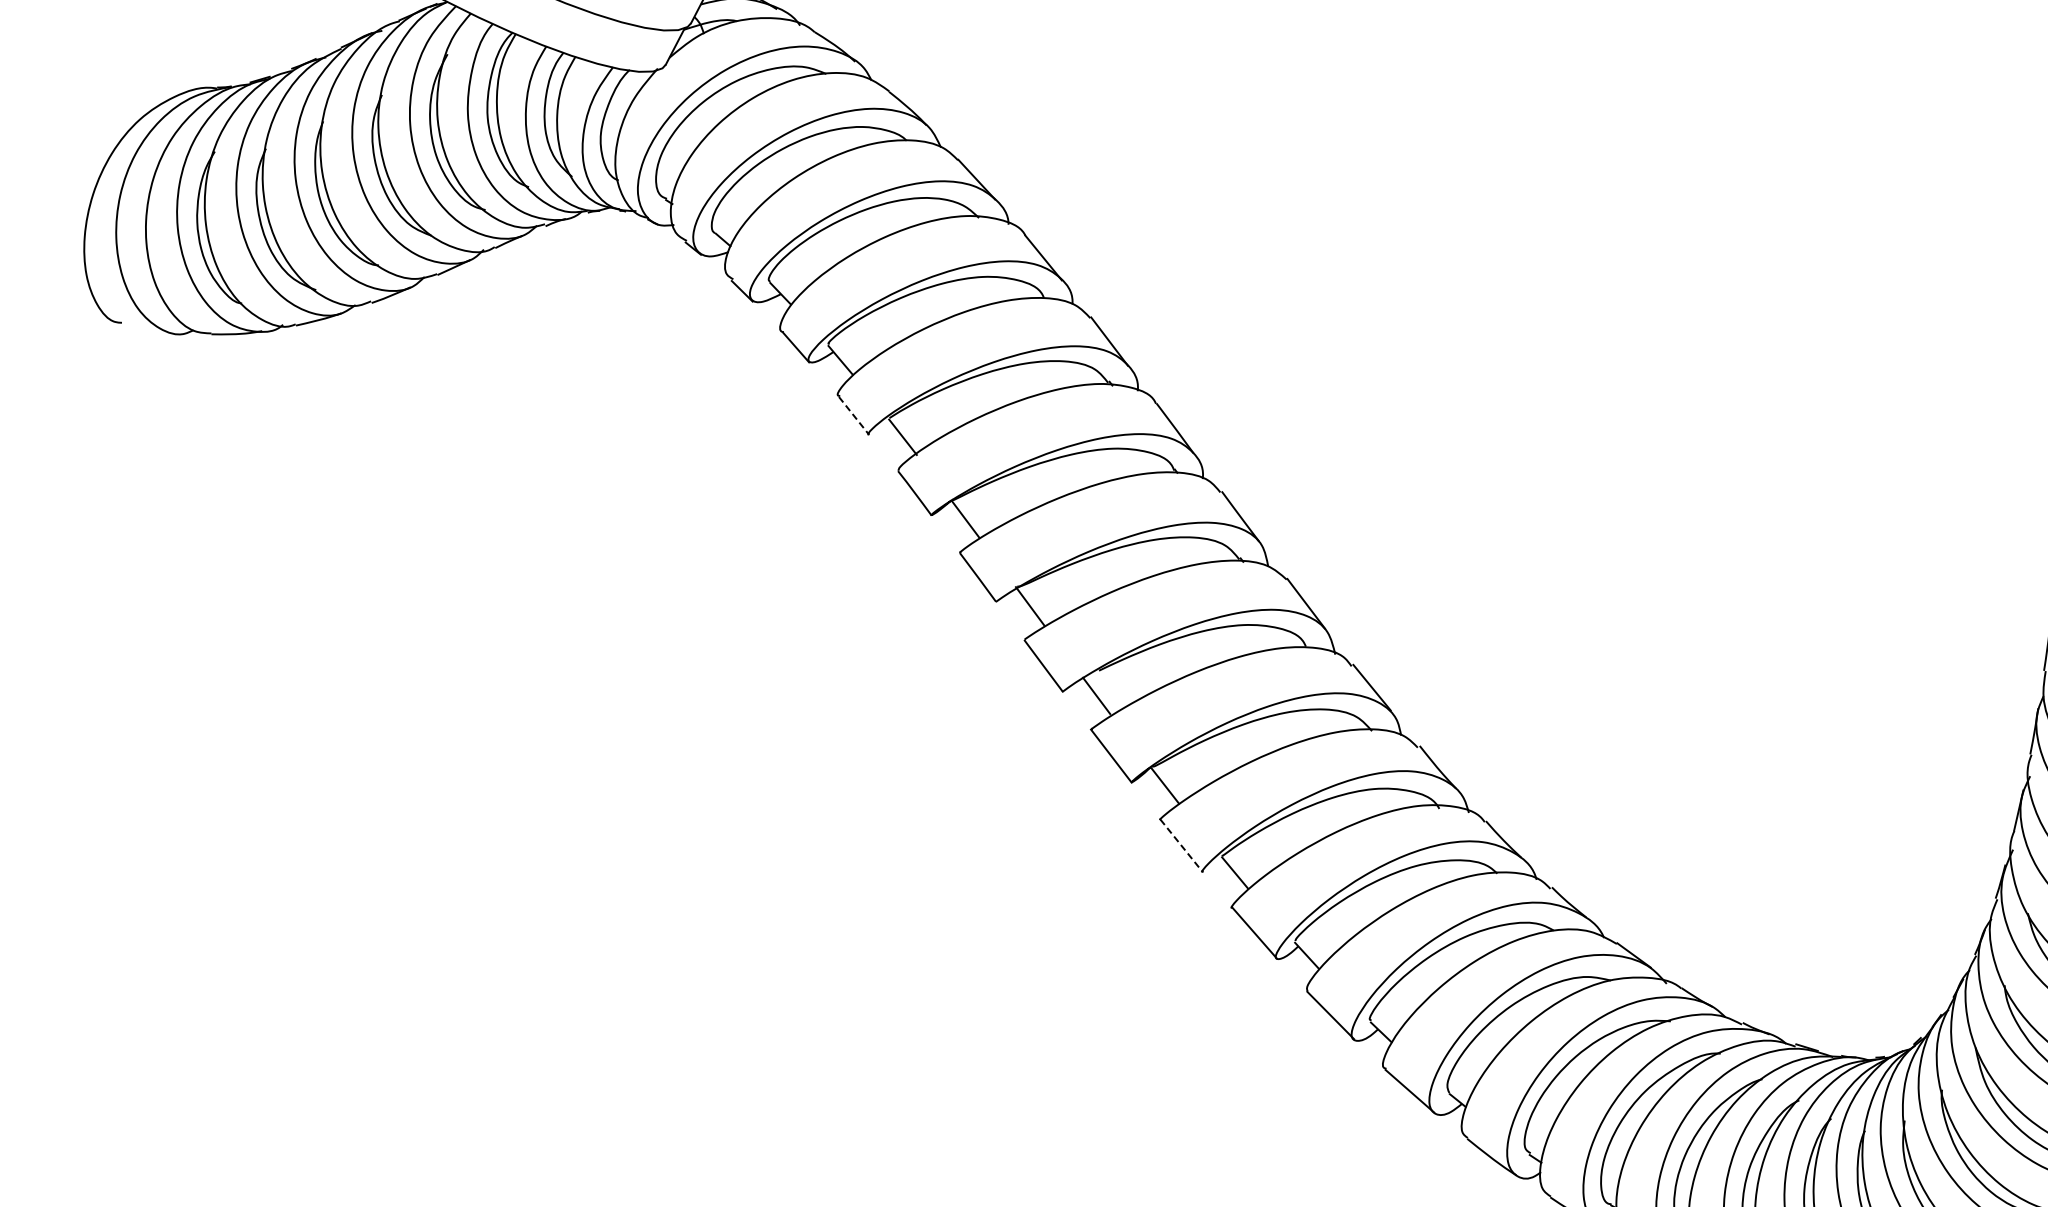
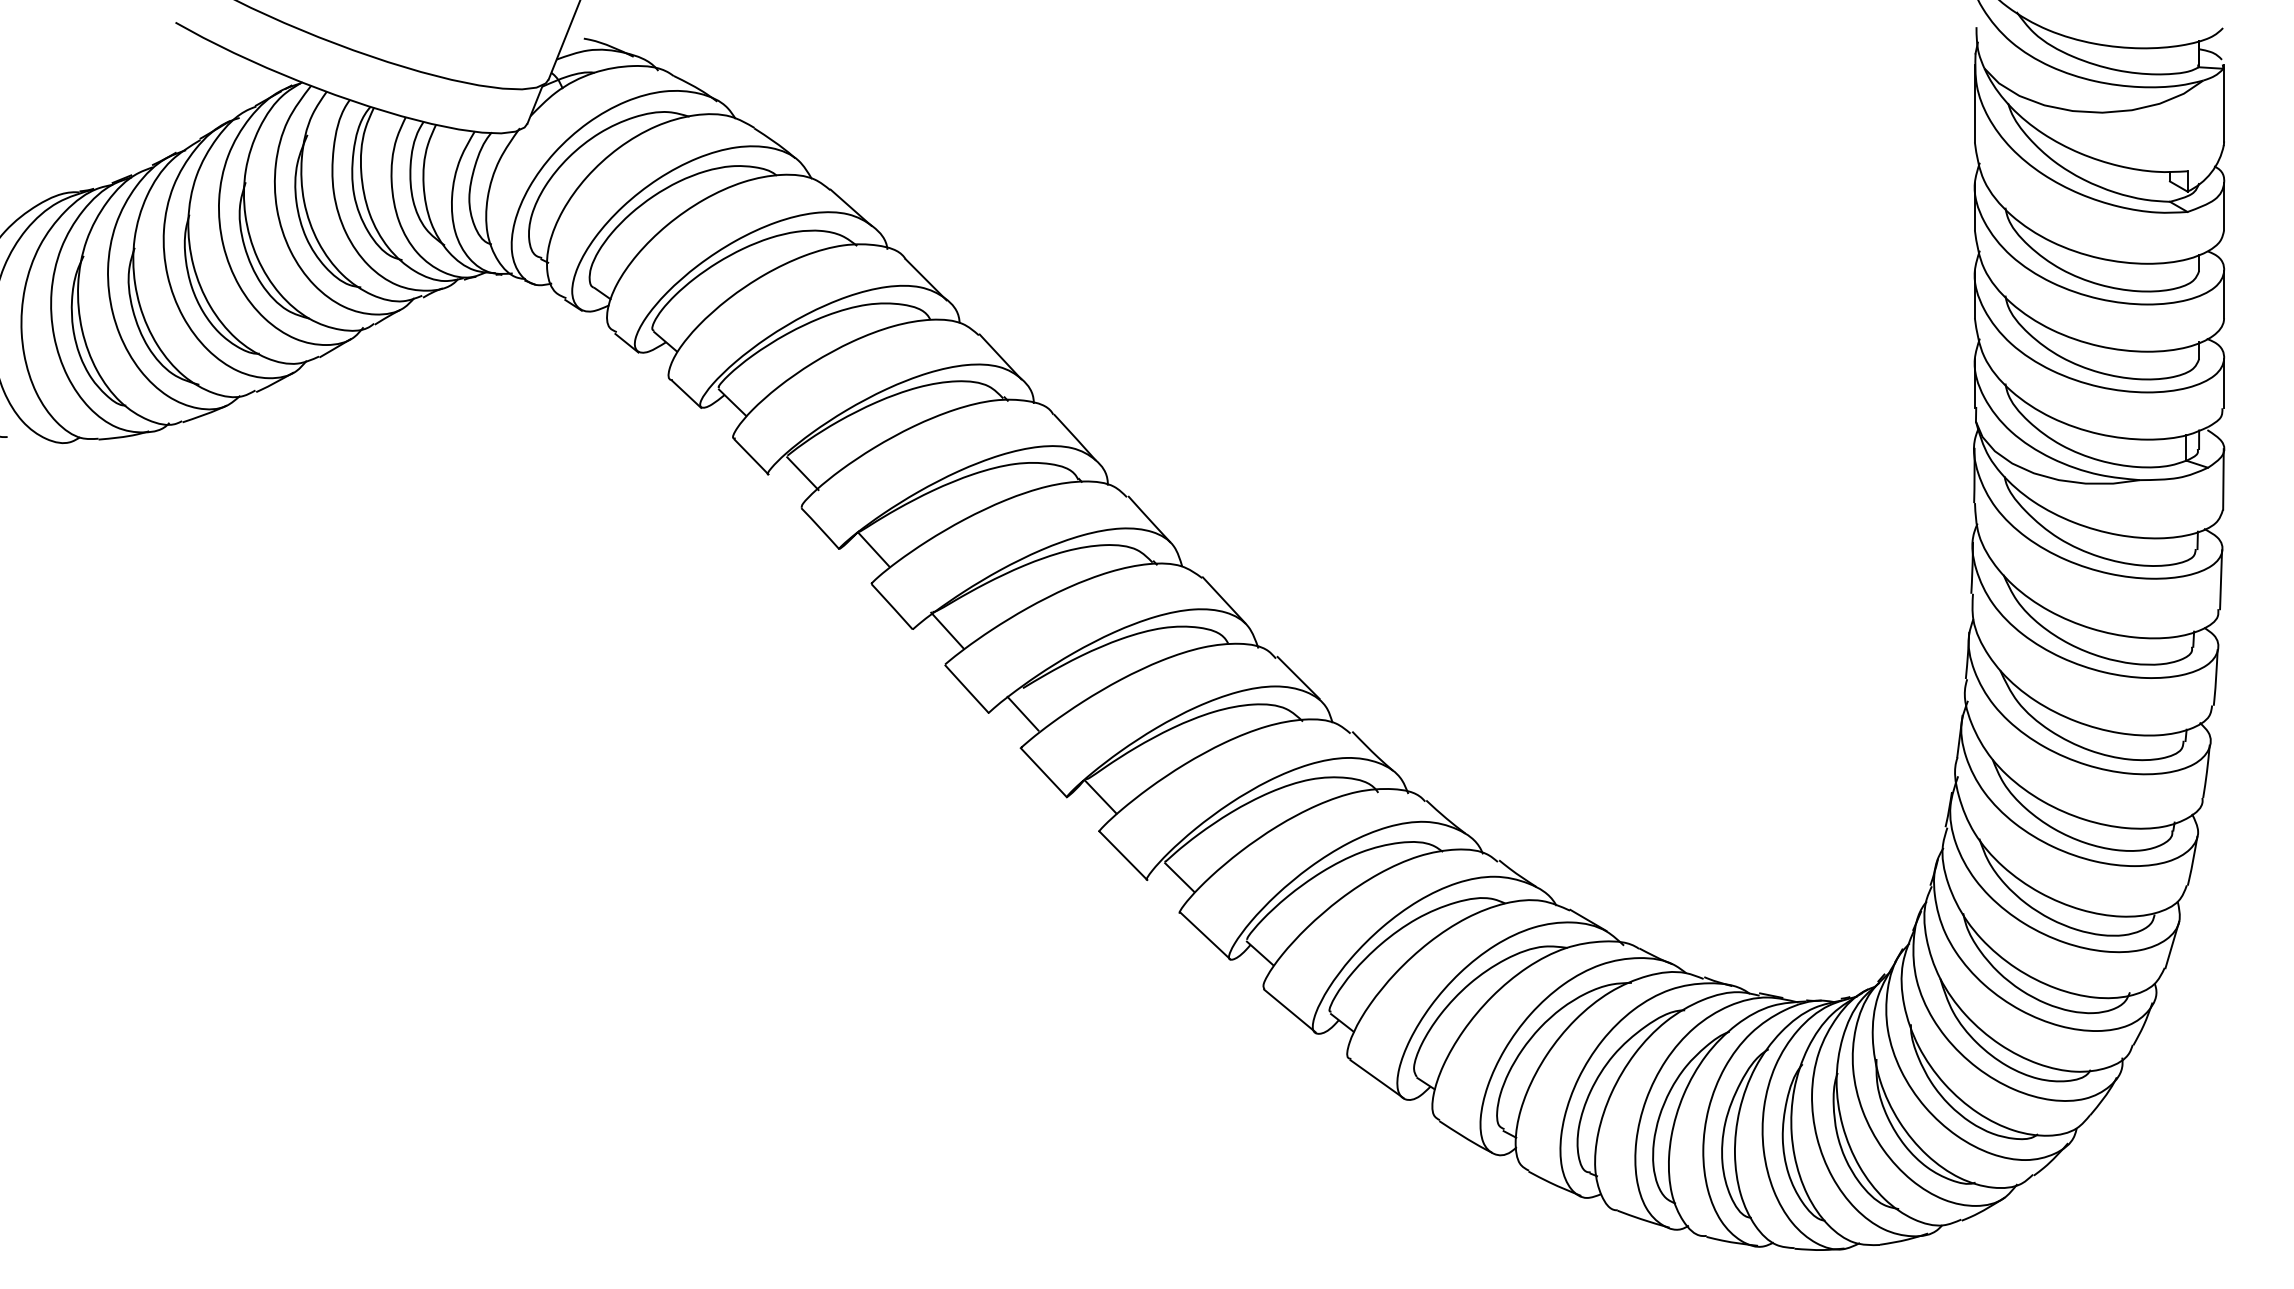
line: (853, 416) -> (751, 457), dashed -> solid
line: (1181, 846) -> (1123, 856), dashed -> solid

